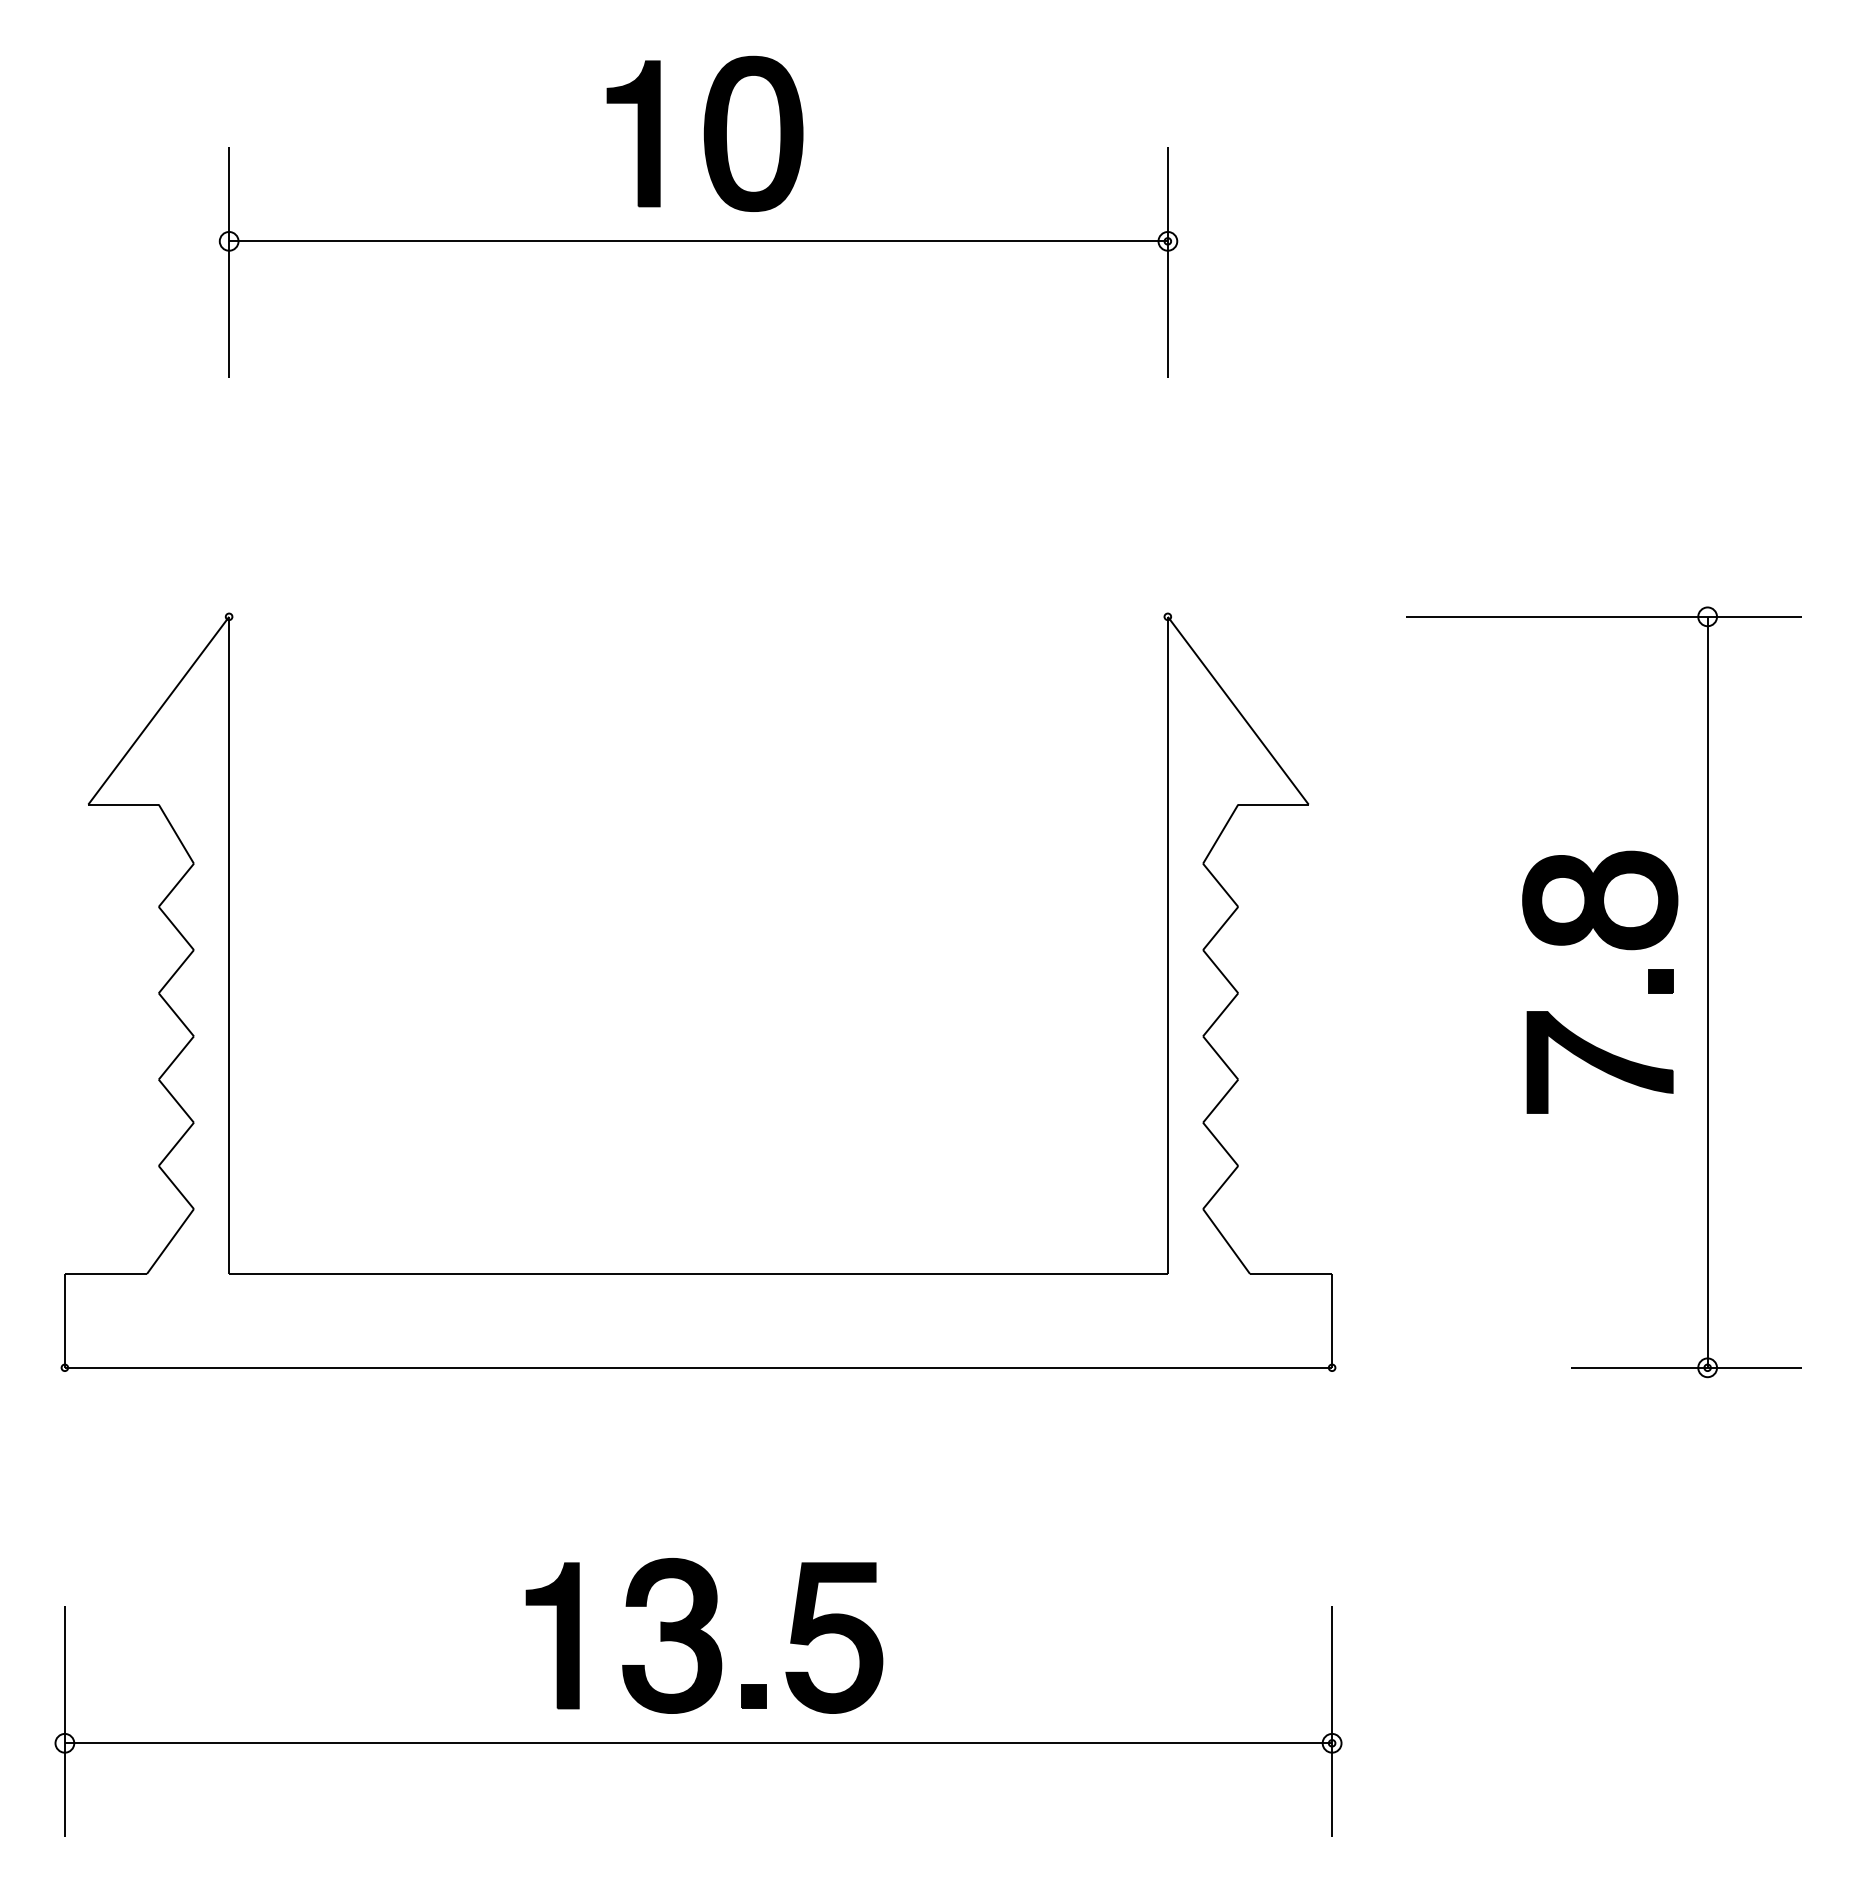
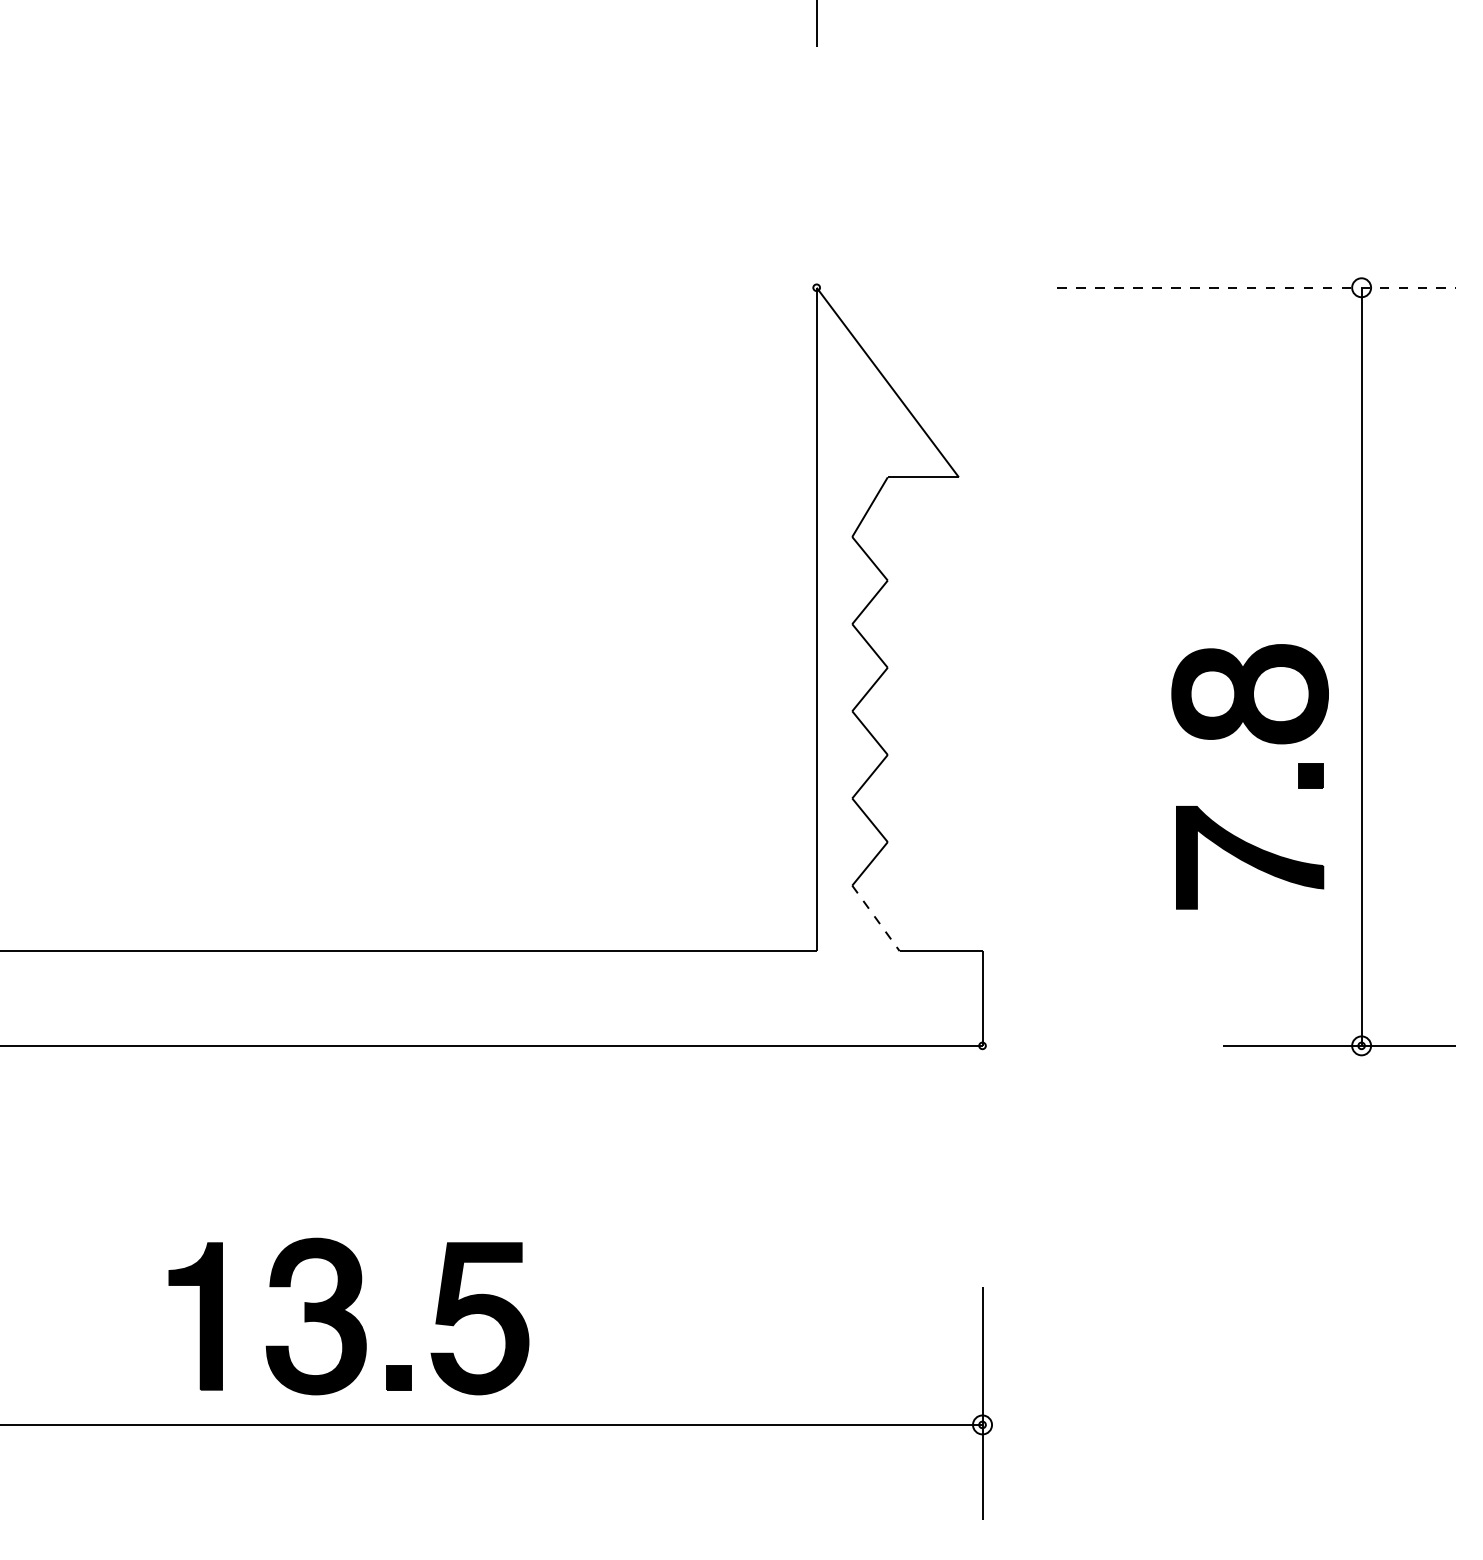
line: (1603, 616) -> (1256, 287), solid -> dashed
part: (1614, 947) -> (1264, 741), moved
line: (1226, 1241) -> (875, 918), solid -> dashed

